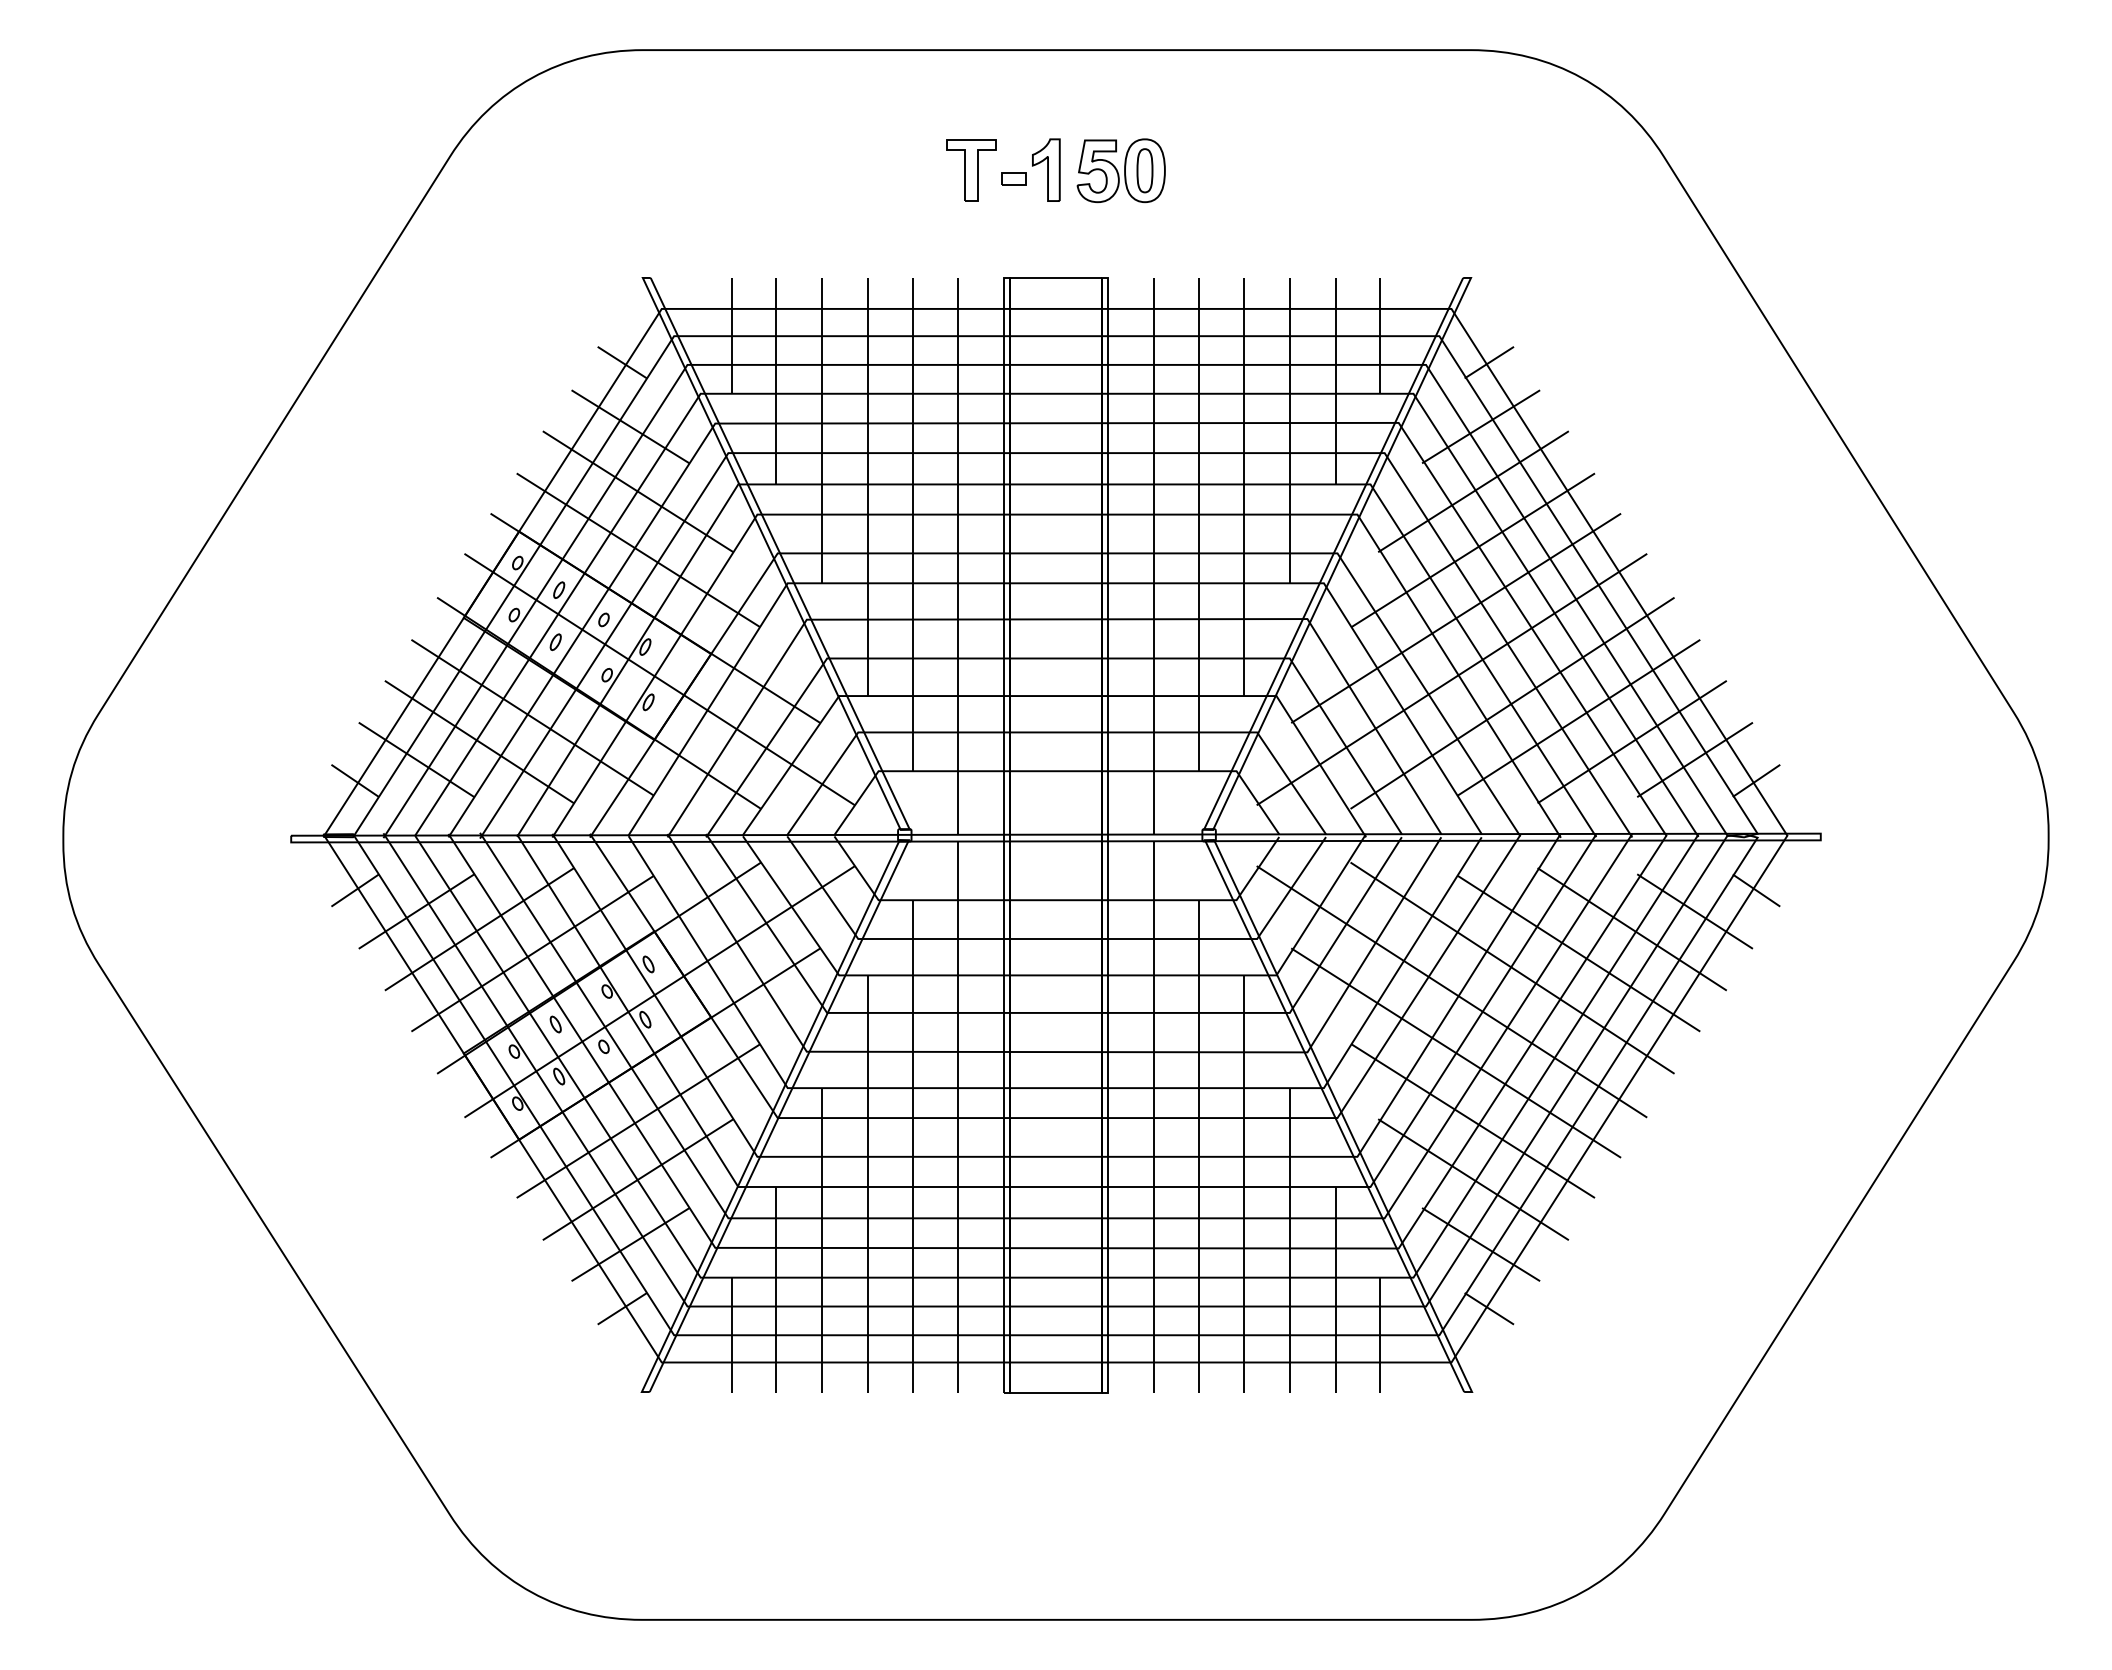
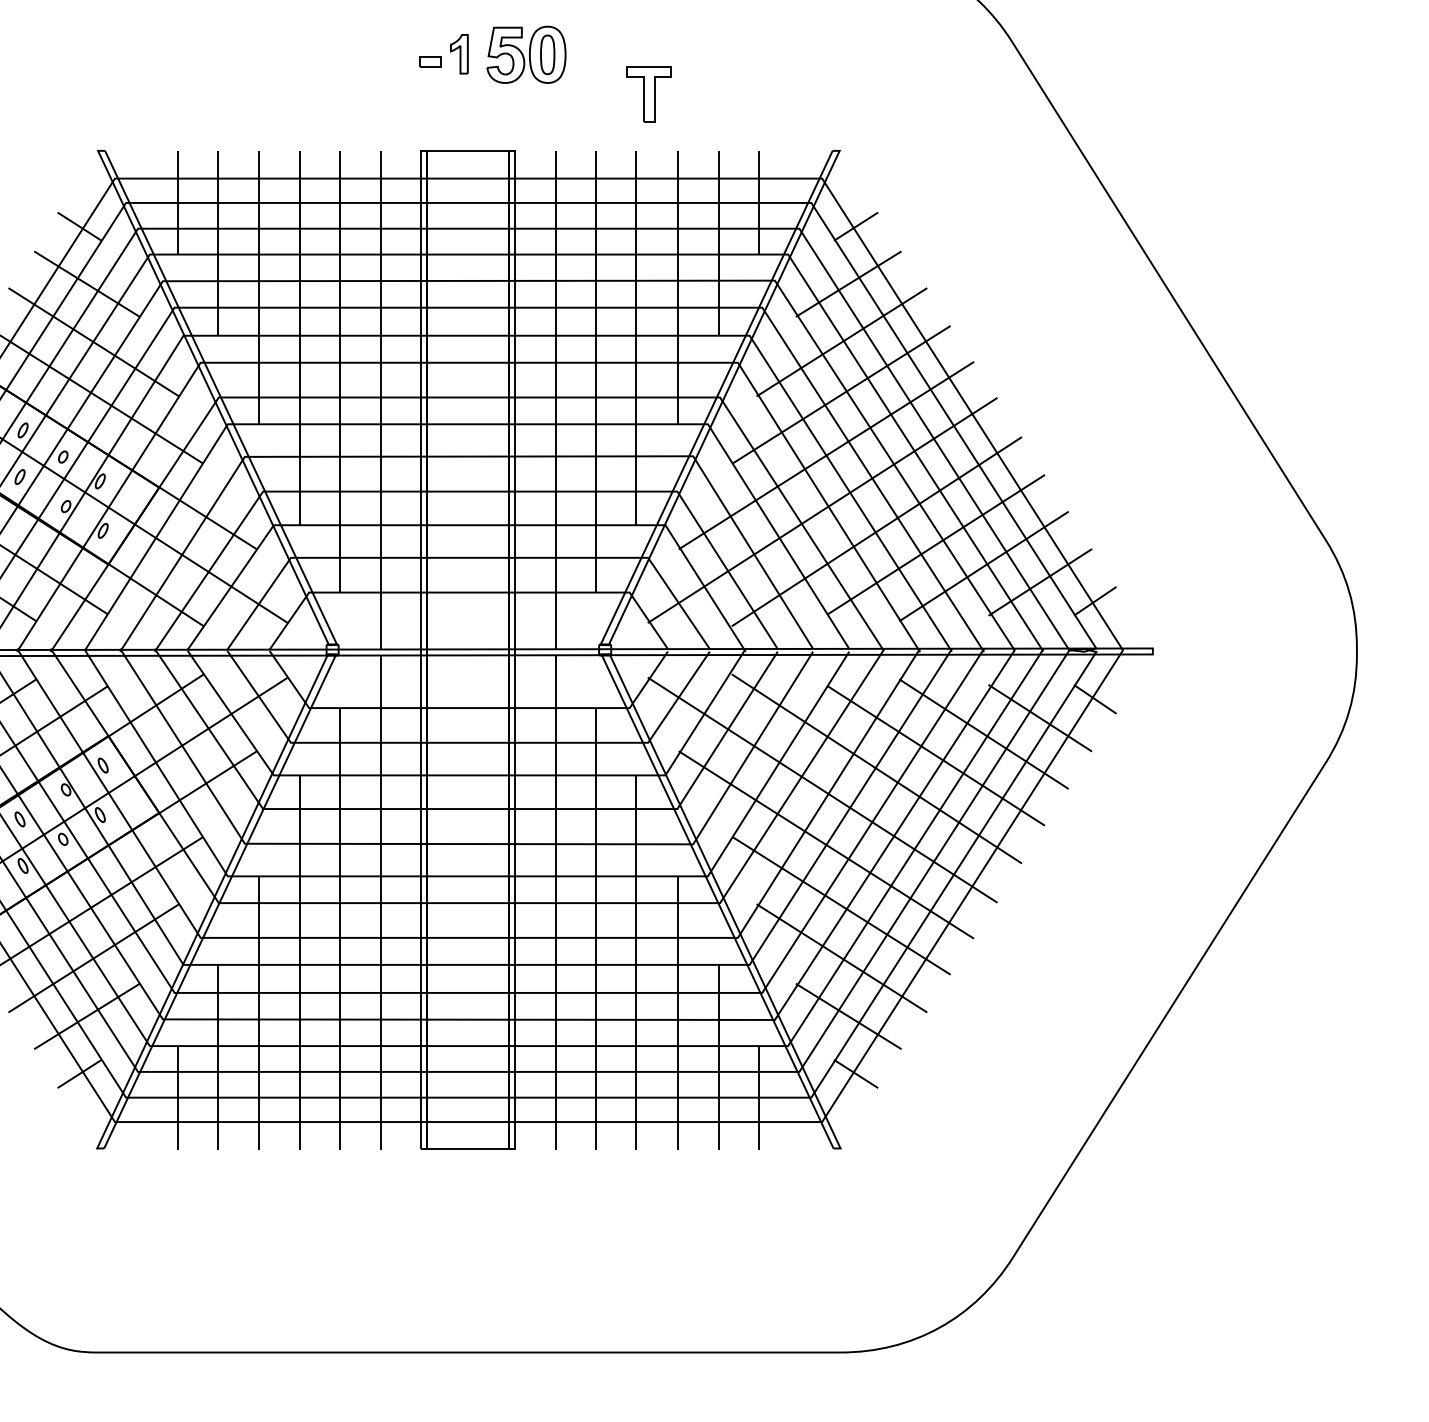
part: (1046, 169) -> (459, 53), size x0.7
part: (971, 170) -> (649, 94), moved

